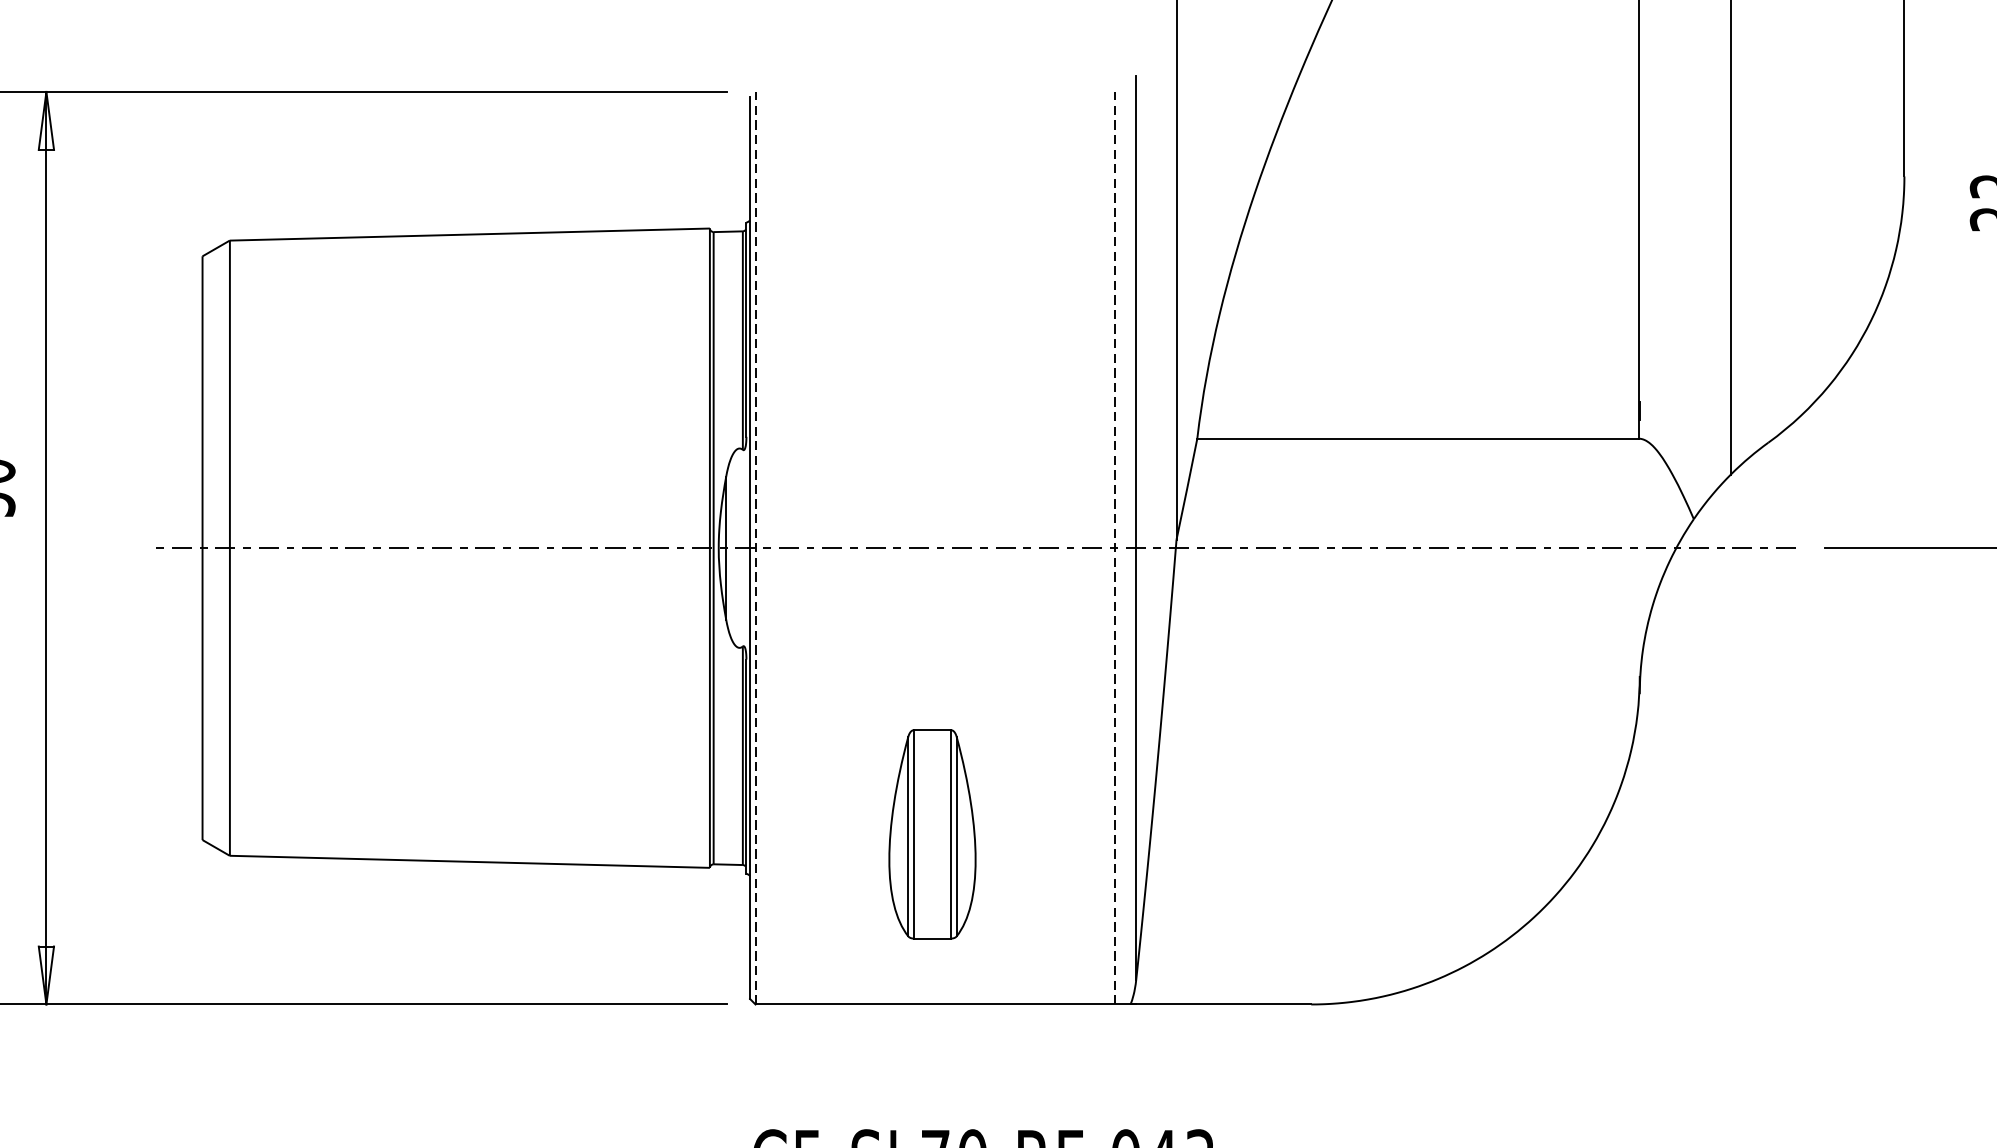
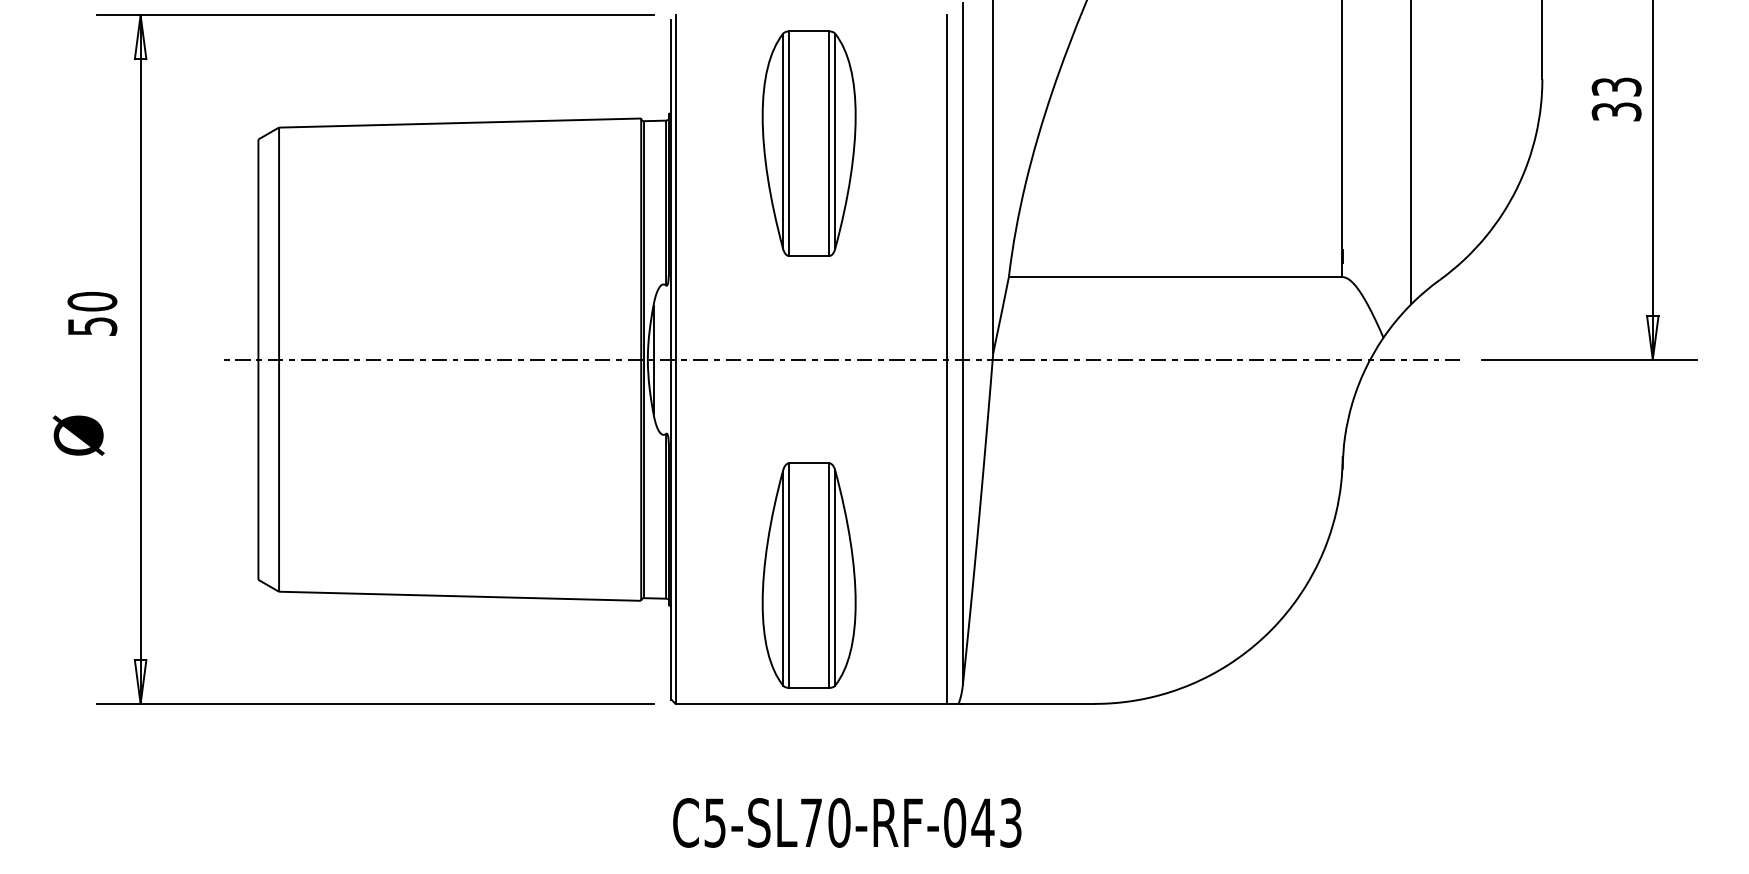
part: (931, 261) -> (808, 143), added
line: (755, 547) -> (675, 359), dashed -> solid
line: (1114, 547) -> (946, 359), dashed -> solid
part: (931, 834) -> (808, 575), size x1.43

